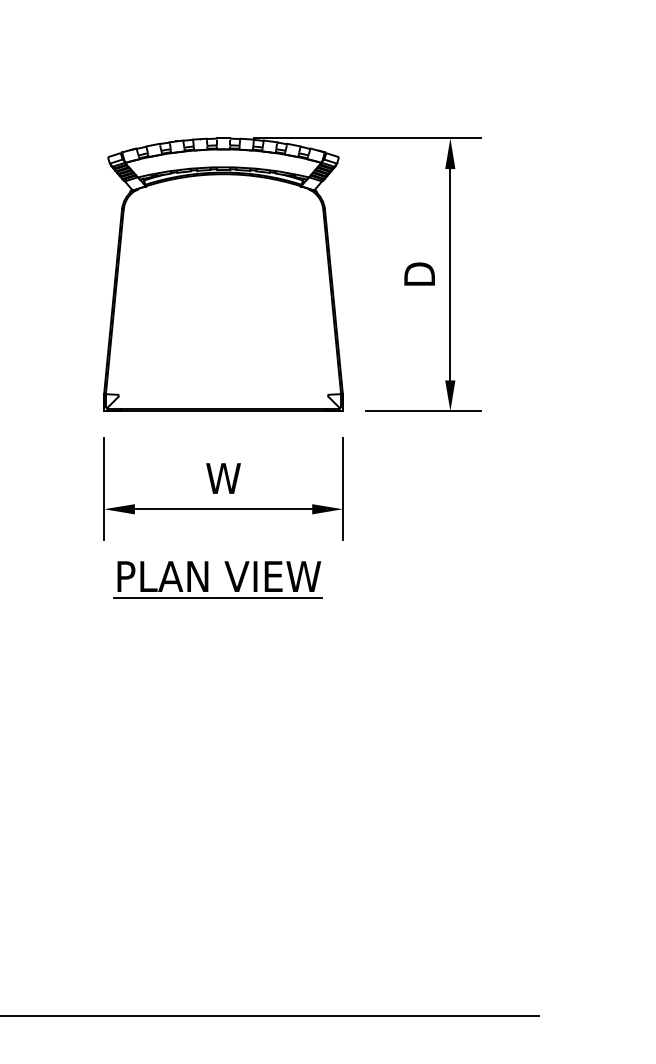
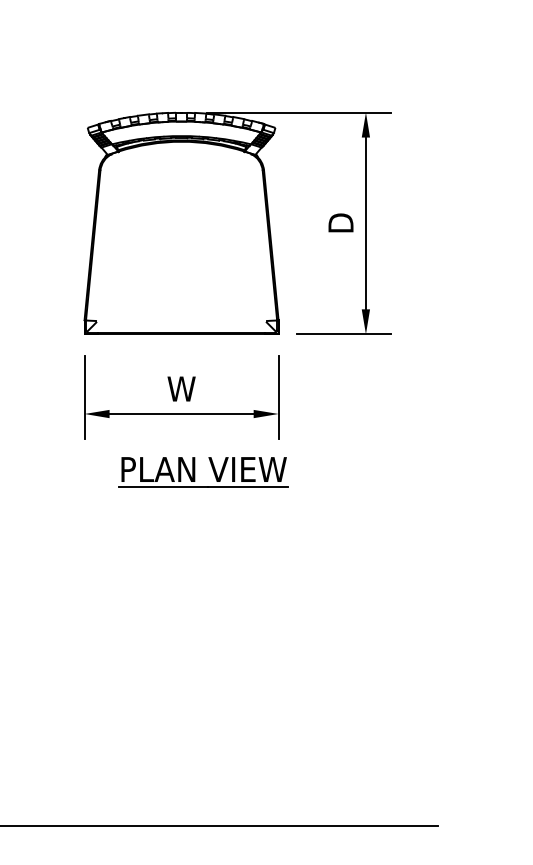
part: (208, 579) -> (195, 471), moved

